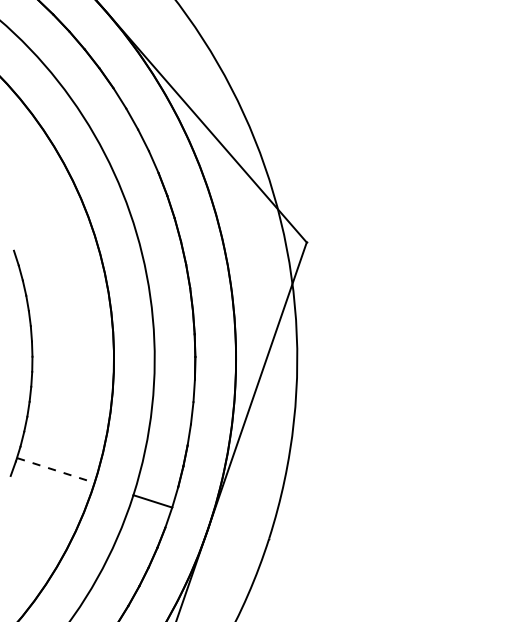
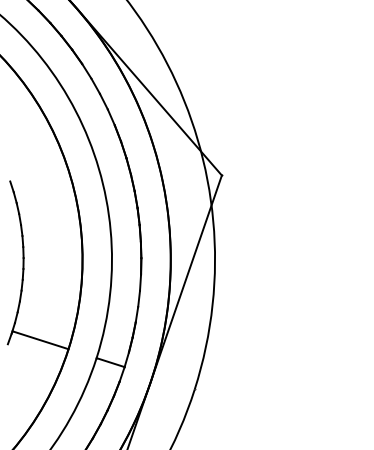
line: (55, 470) -> (40, 340), dashed -> solid

